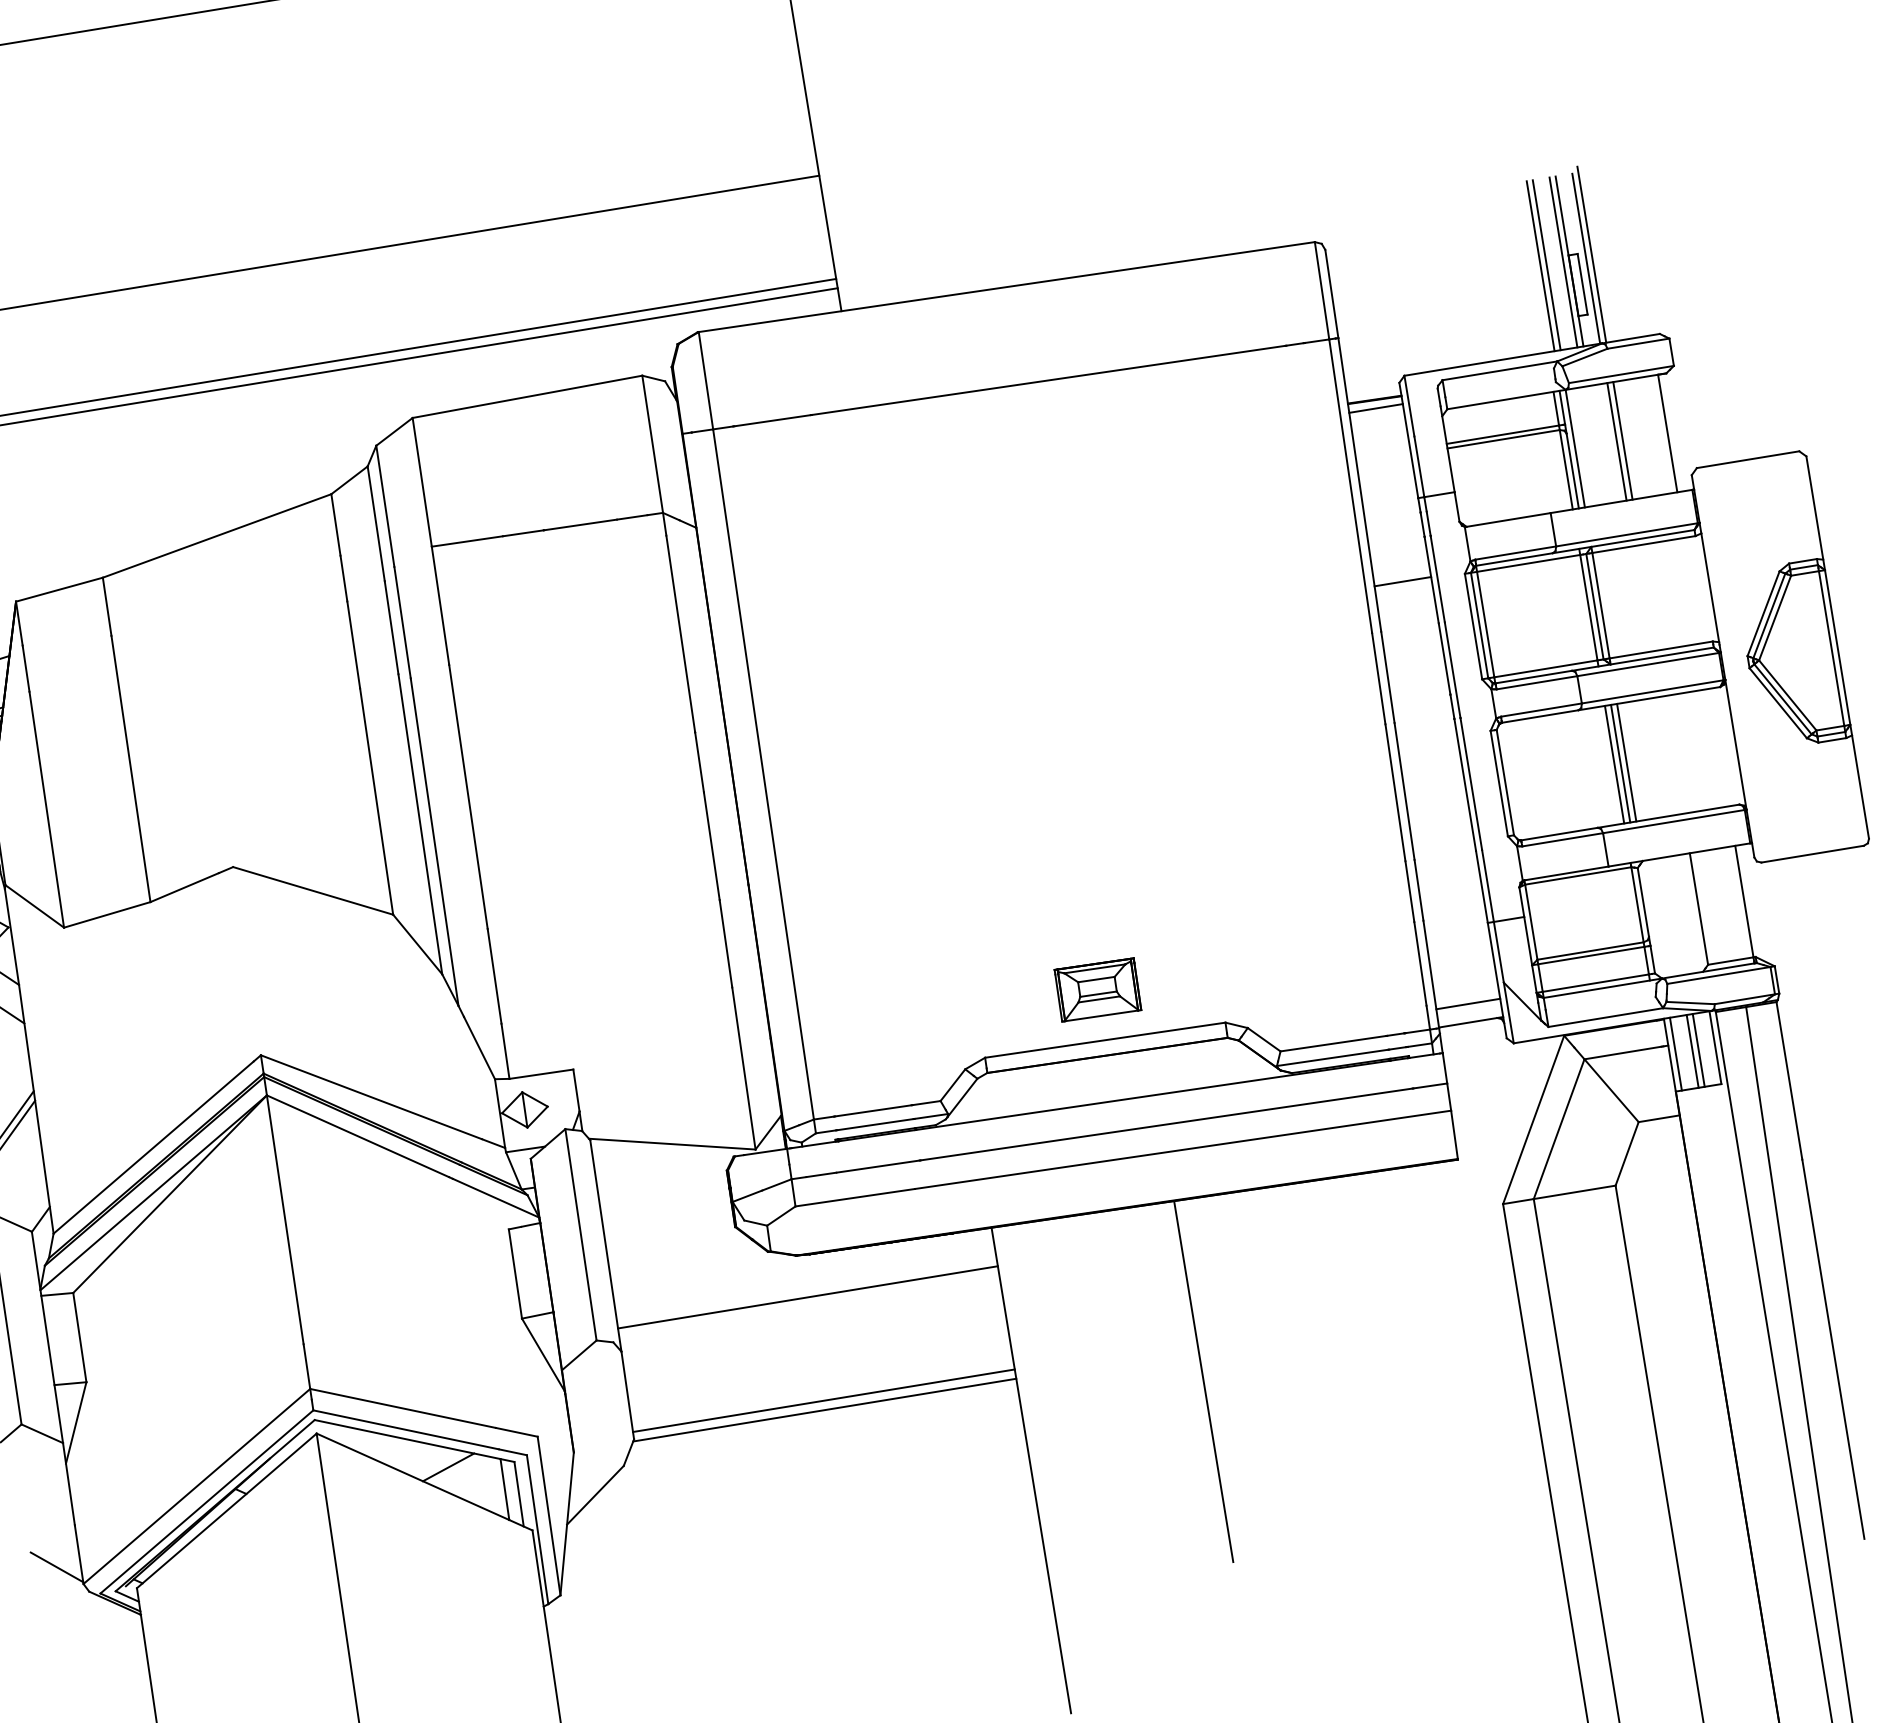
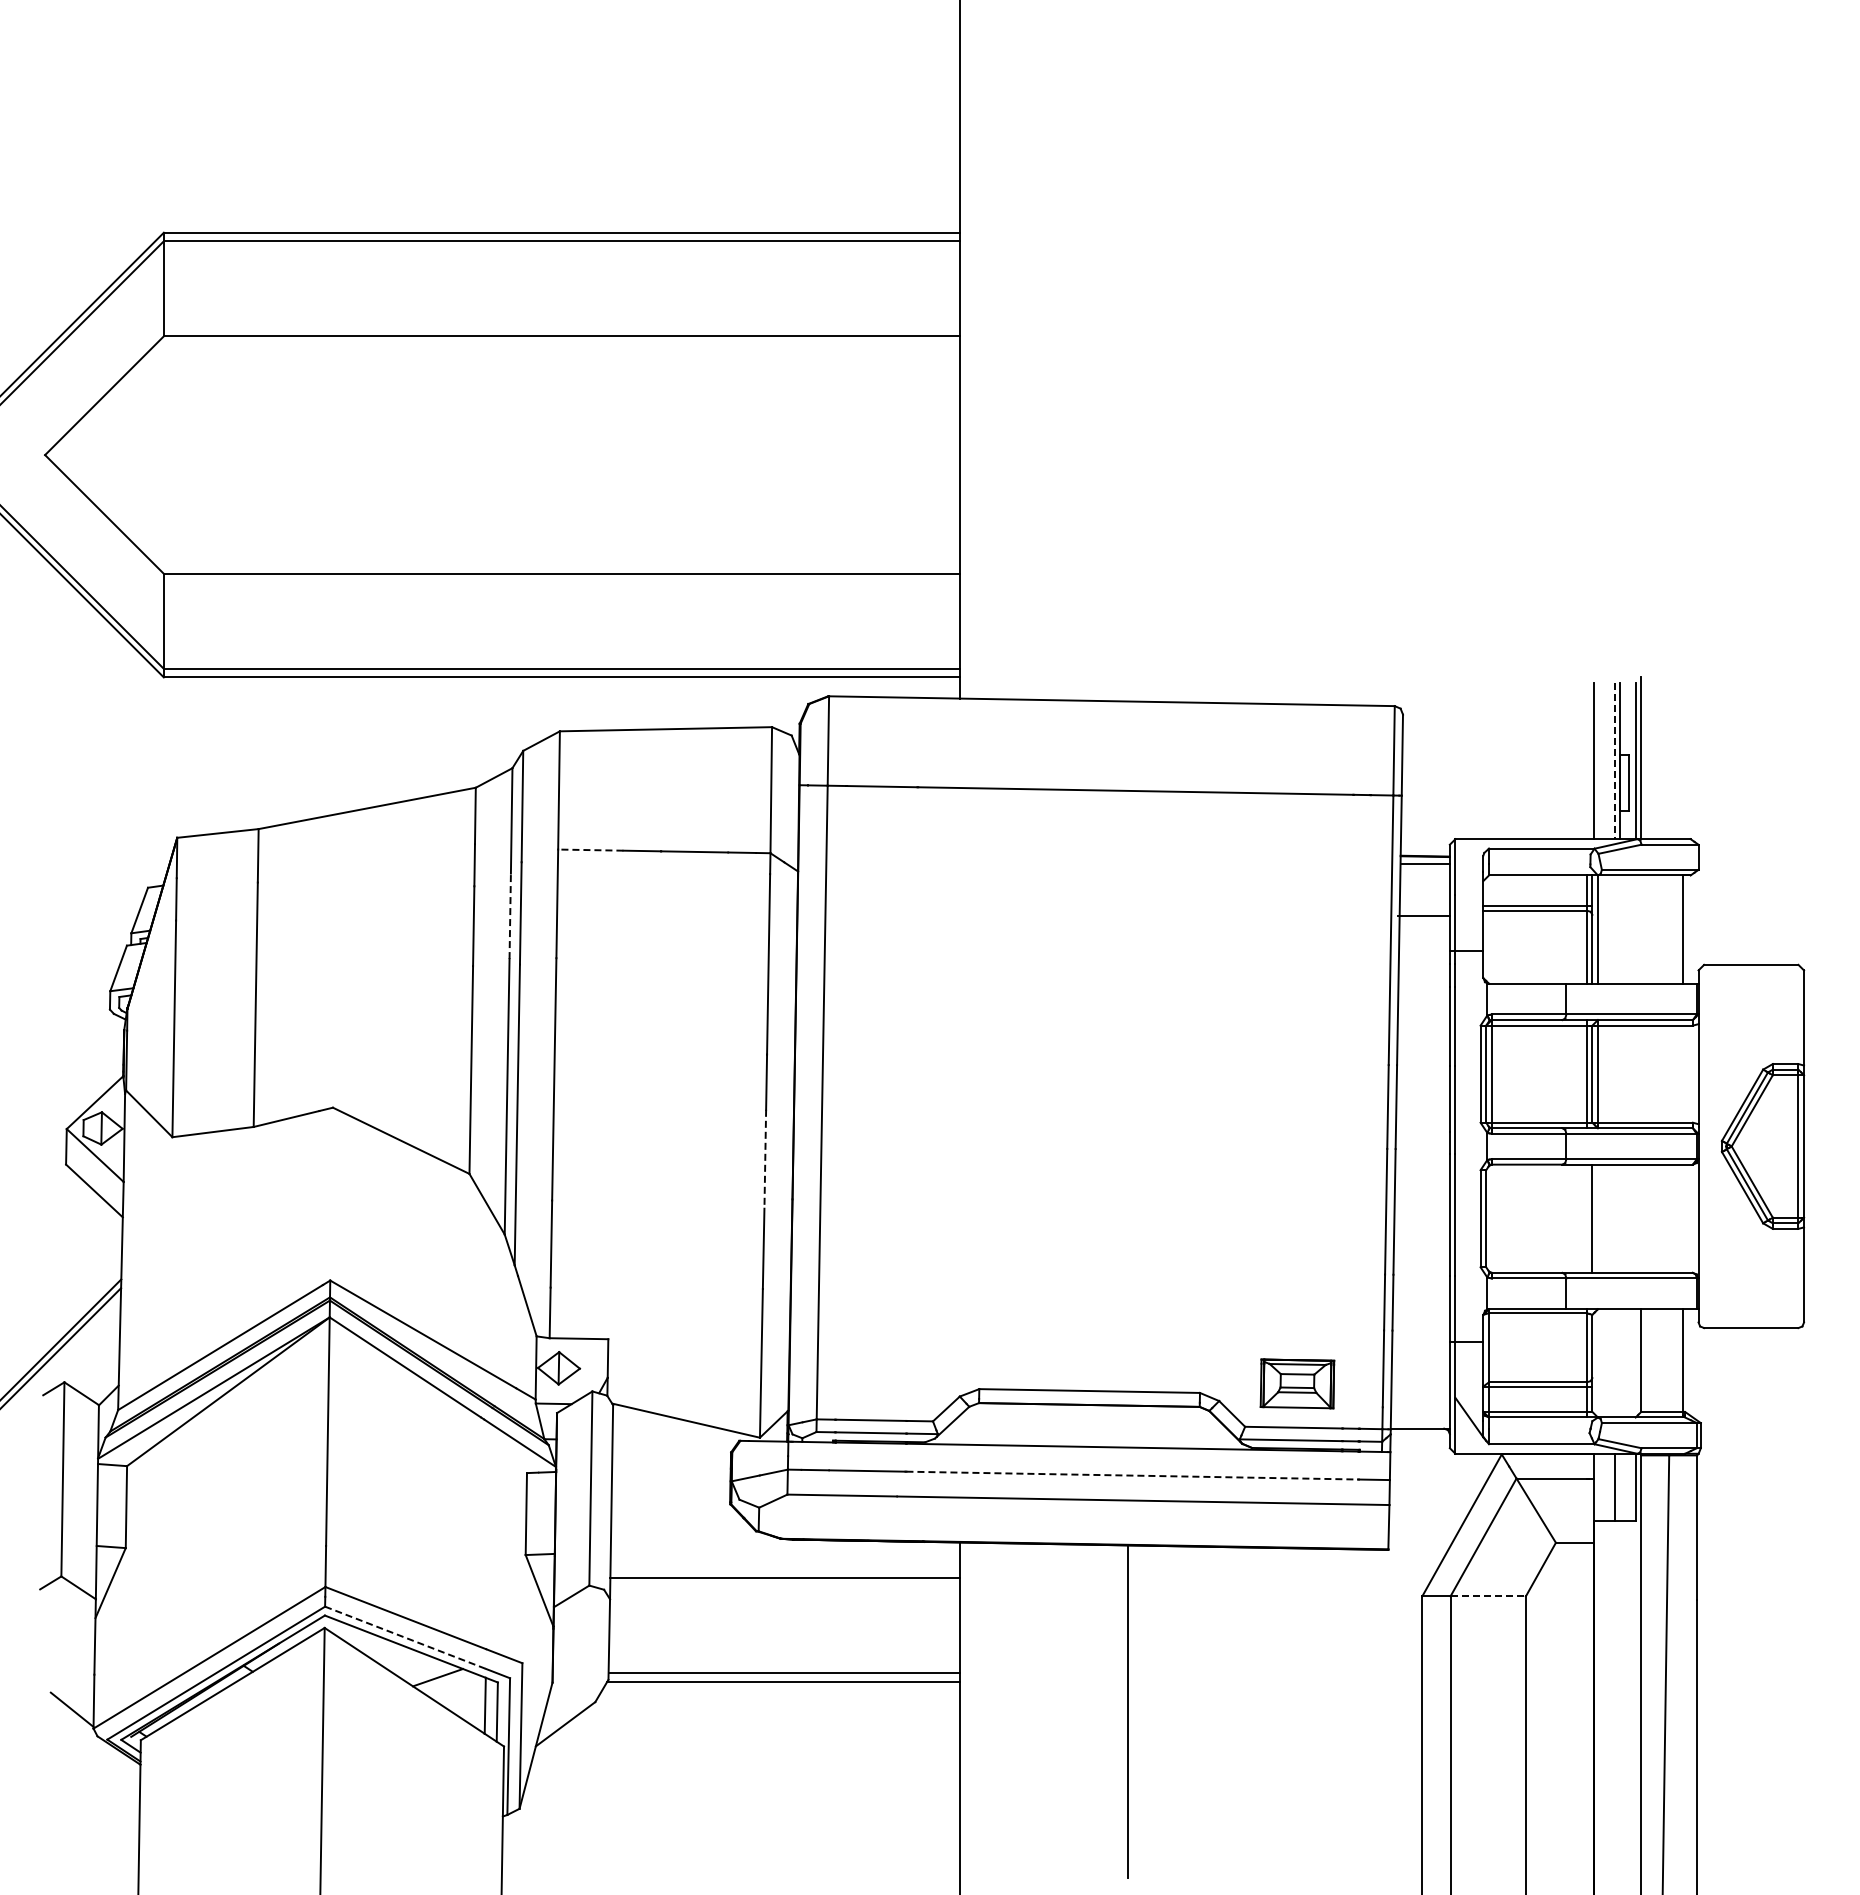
line: (1563, 263) -> (1614, 761), solid -> dashed
line: (1546, 264) -> (1599, 760), removed
line: (1622, 440) -> (1641, 929), removed
line: (1617, 441) -> (1636, 929), removed
line: (467, 541) -> (590, 850), solid -> dashed
line: (1402, 581) -> (1423, 915), moved
line: (391, 627) -> (510, 916), solid -> dashed
line: (1626, 762) -> (1597, 1218), removed
line: (1614, 764) -> (1586, 1218), removed
line: (712, 846) -> (765, 1159), solid -> dashed
part: (1097, 989) -> (1297, 1383), moved
line: (1468, 1003) -> (1420, 1411), removed
line: (1698, 1049) -> (1620, 1486), removed
line: (1675, 1053) -> (1599, 1486), removed
line: (1166, 1124) -> (1132, 1475), solid -> dashed
line: (1575, 1192) -> (1488, 1596), solid -> dashed
line: (406, 1429) -> (405, 1637), solid -> dashed

